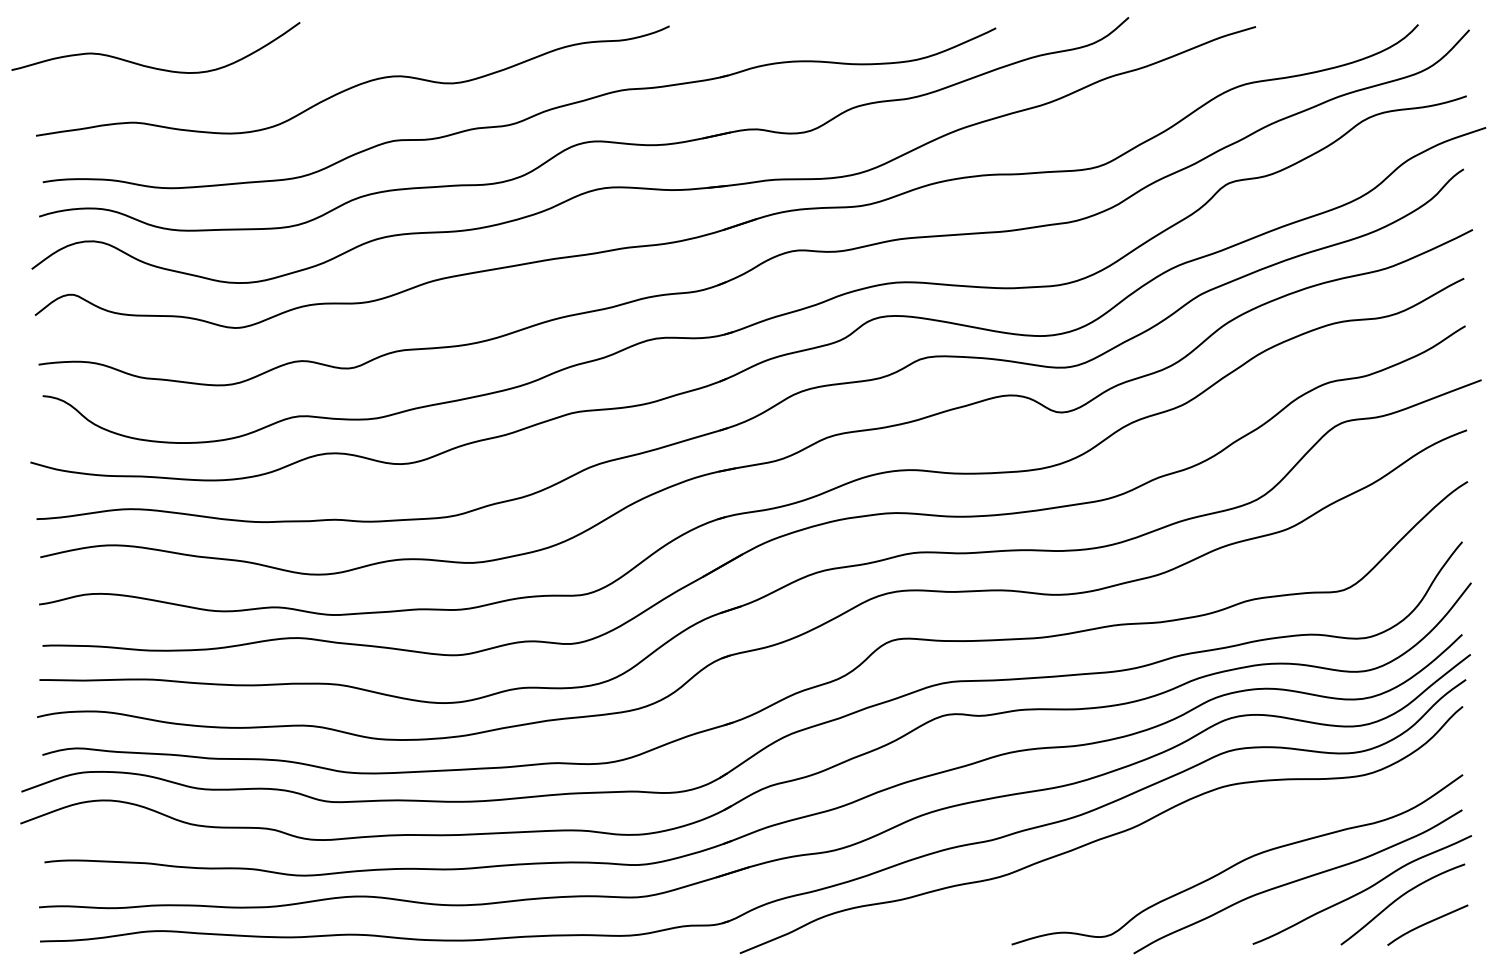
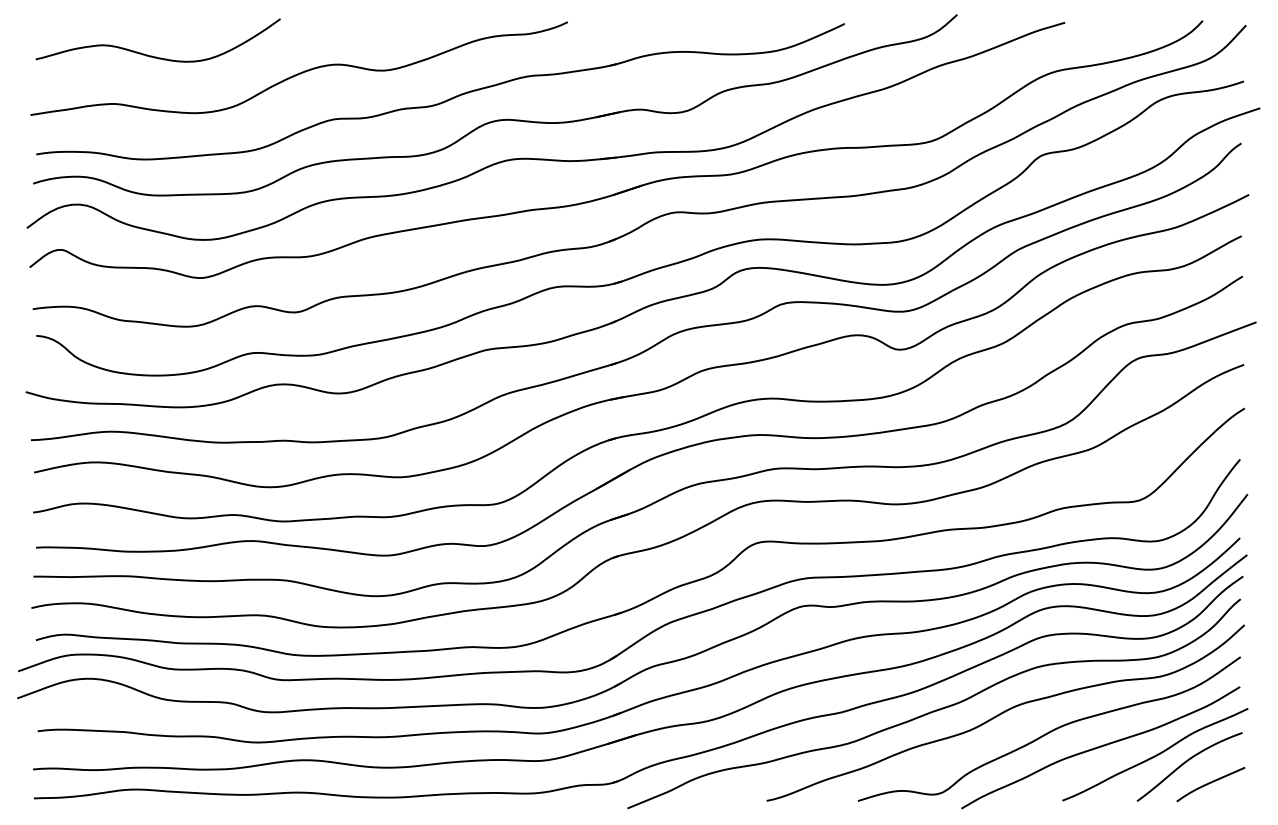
curve: (149, 65) -> (152, 55), moved
curve: (1185, 840) -> (1005, 712), added

